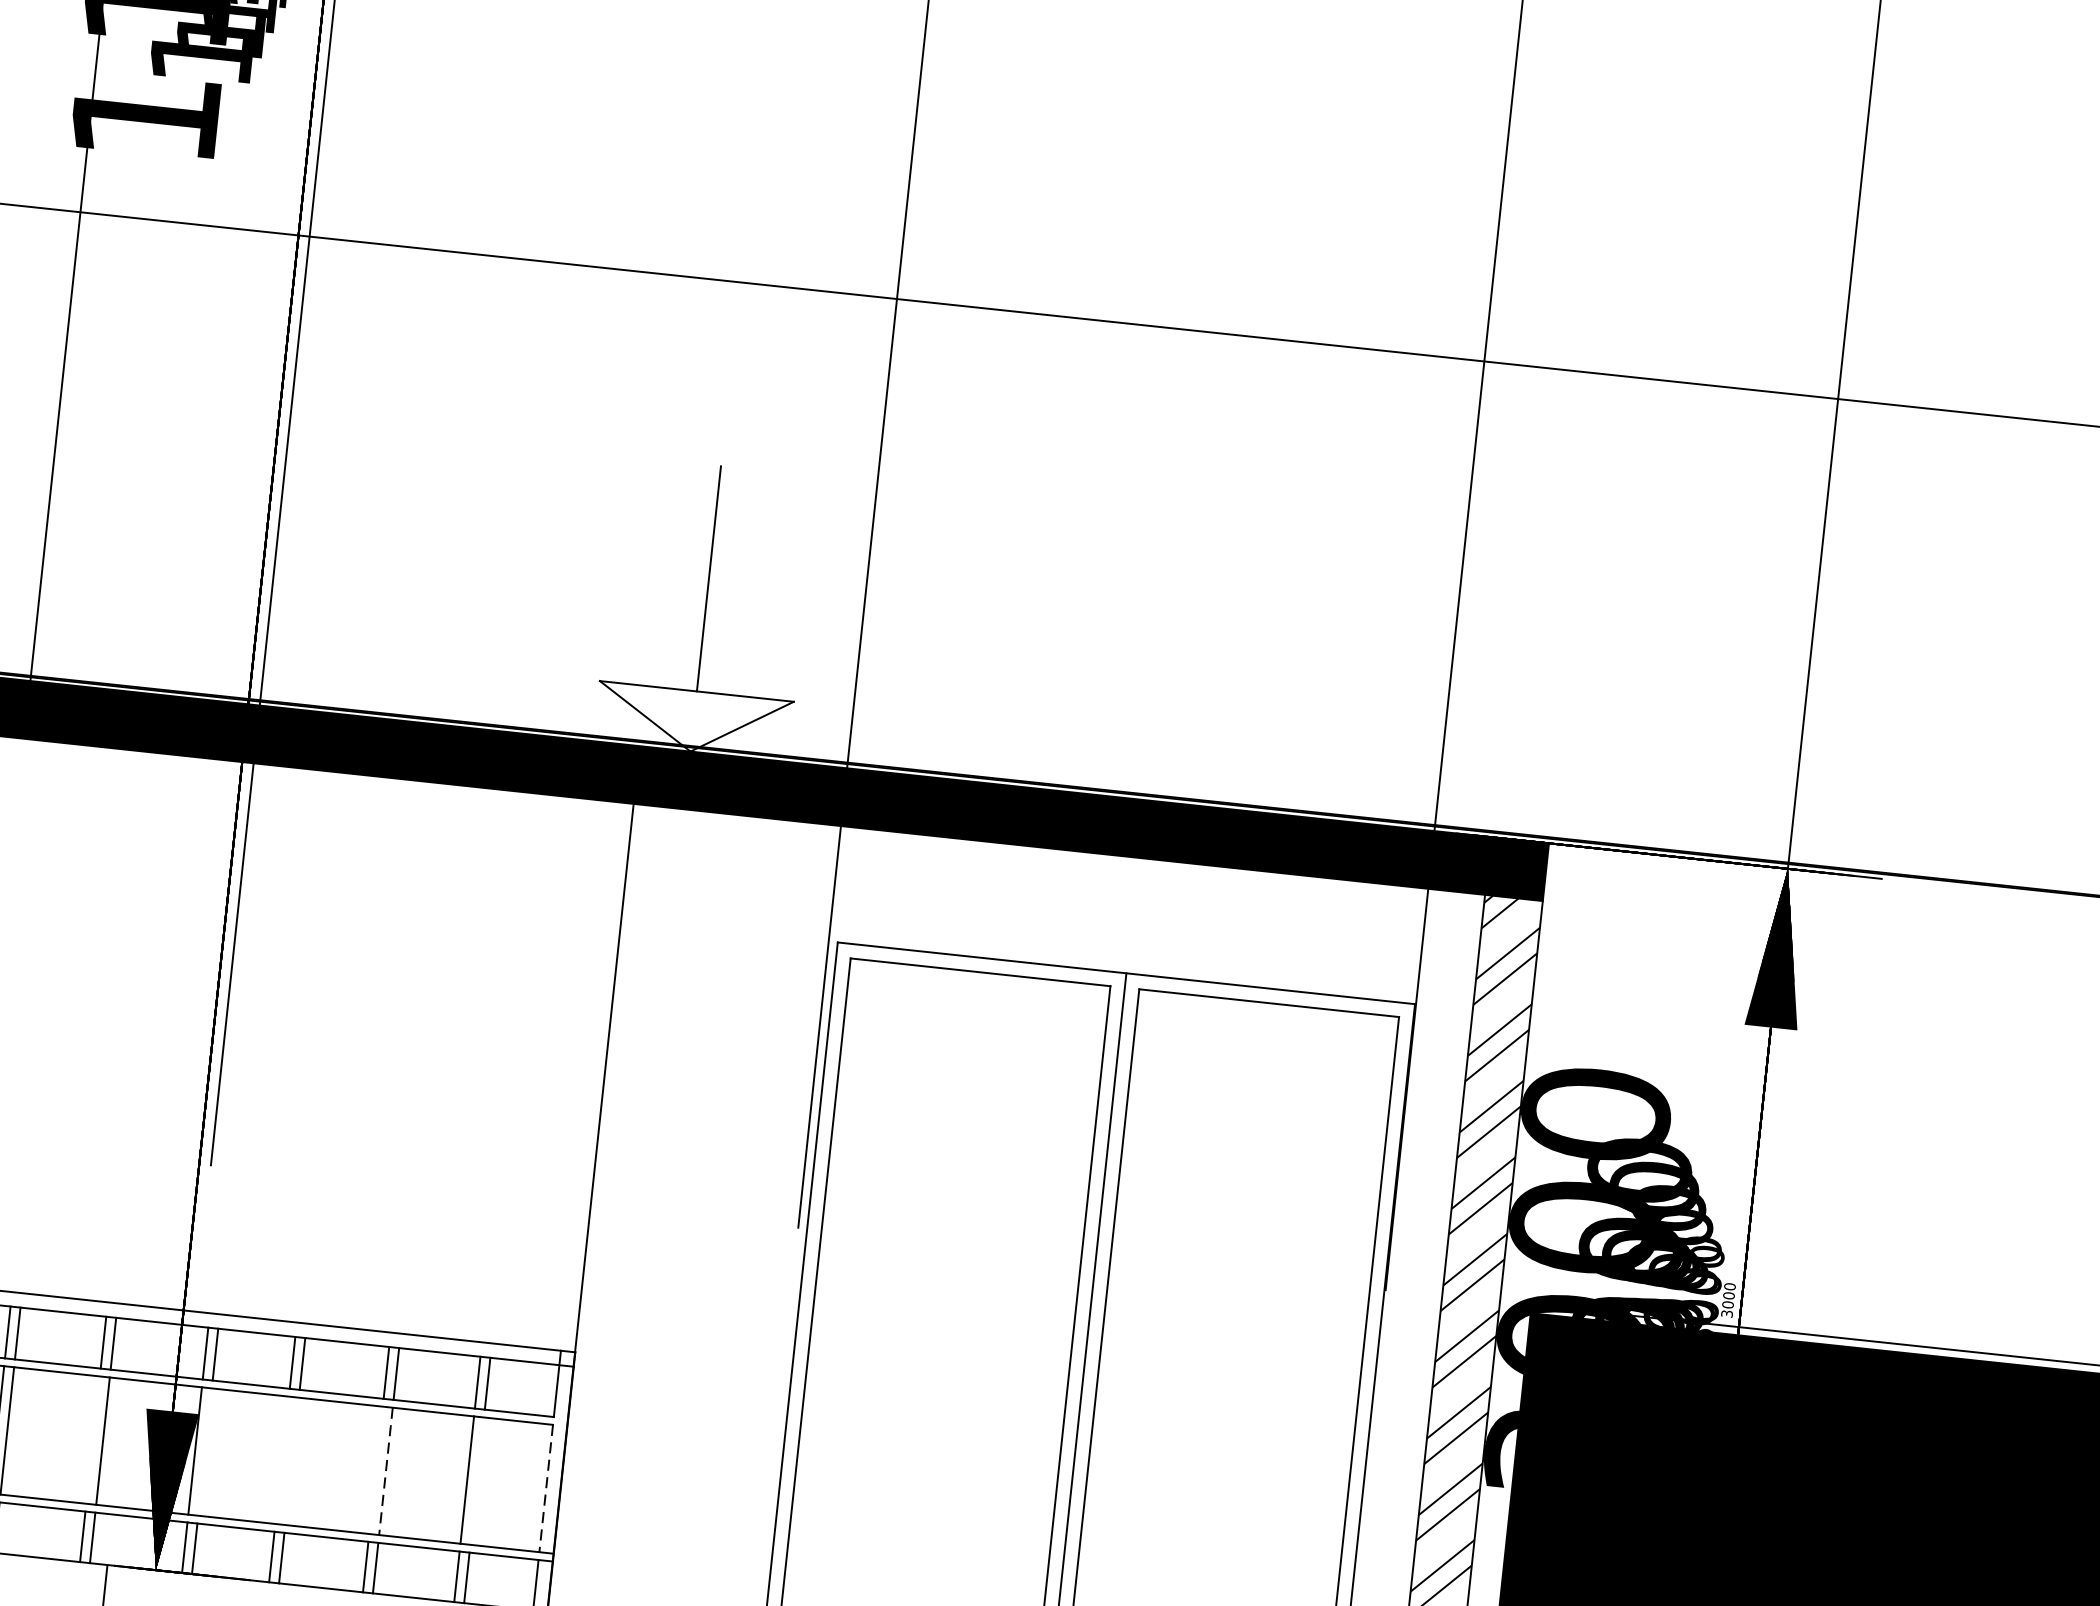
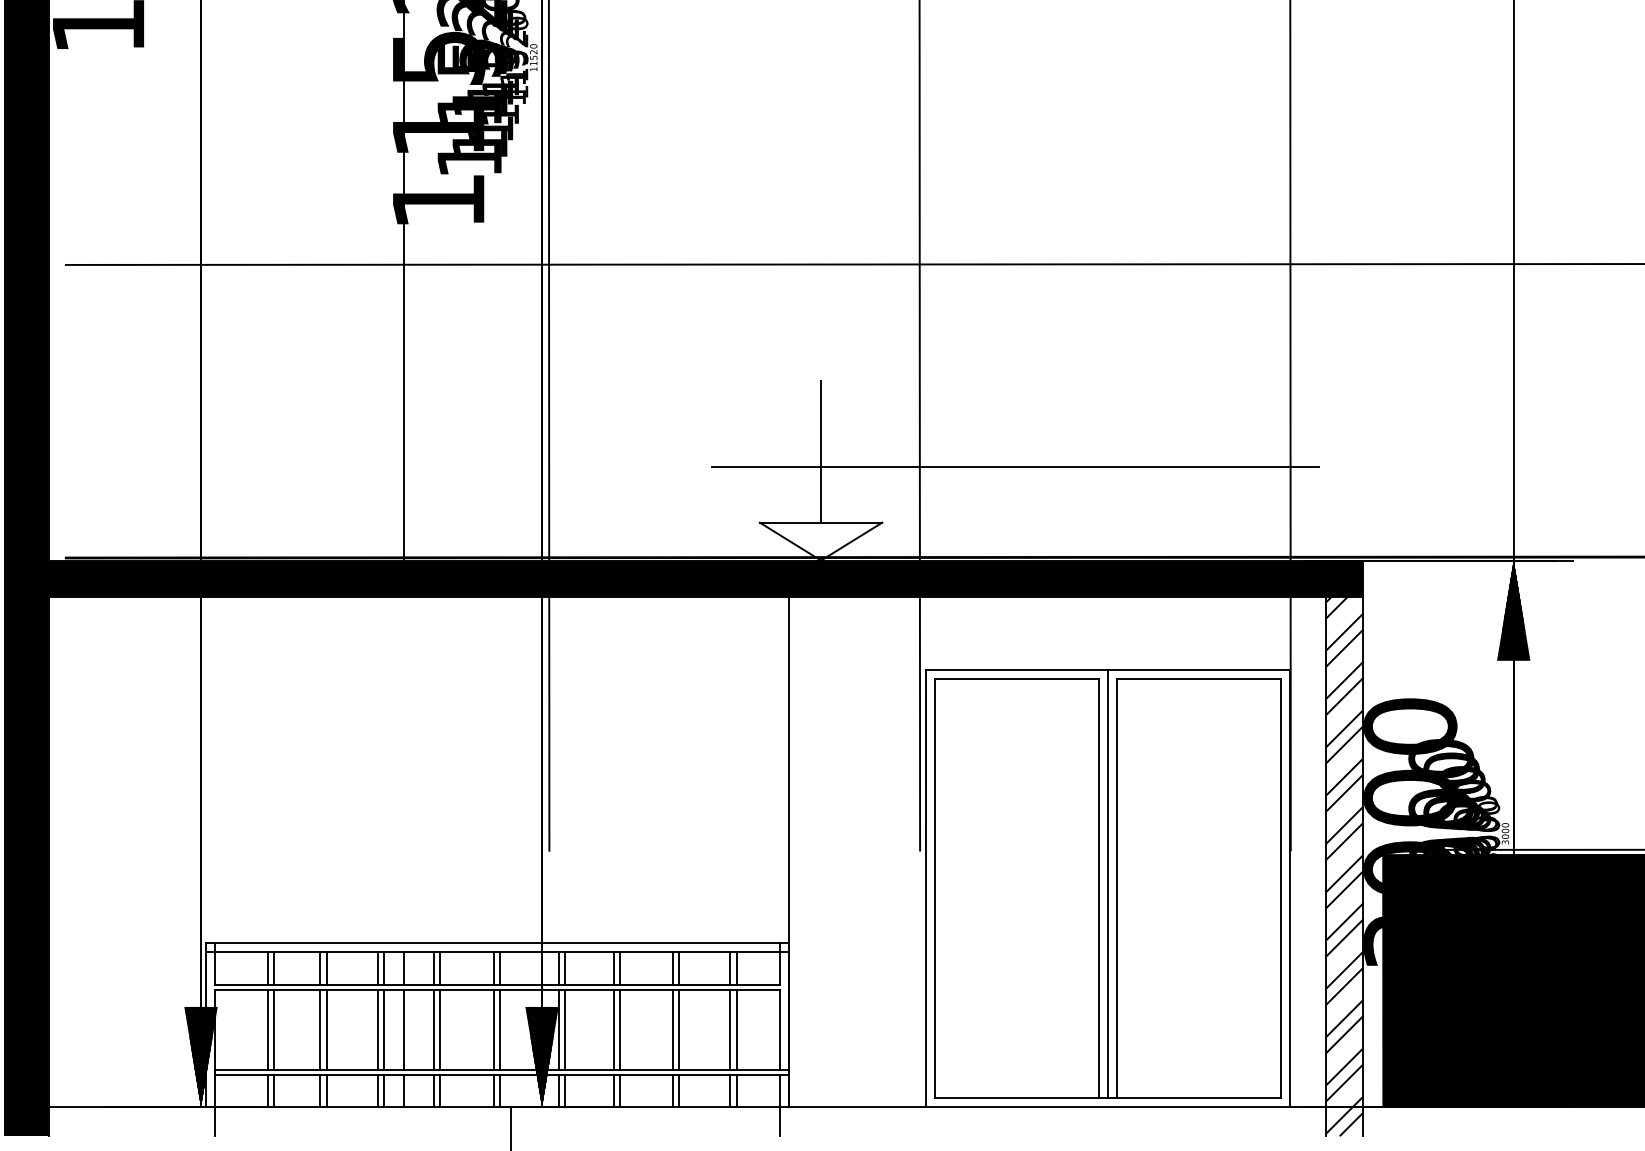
line: (1014, 636) -> (1015, 467), added
line: (93, 1439) -> (494, 1029), added
line: (204, 1451) -> (564, 1029), added
line: (282, 1459) -> (613, 1029), added
line: (291, 1460) -> (619, 1029), added
line: (375, 1469) -> (672, 1029), added
line: (386, 1472) -> (679, 1030), dashed -> solid
line: (477, 1480) -> (736, 1029), added
line: (546, 1489) -> (780, 1030), dashed -> solid

